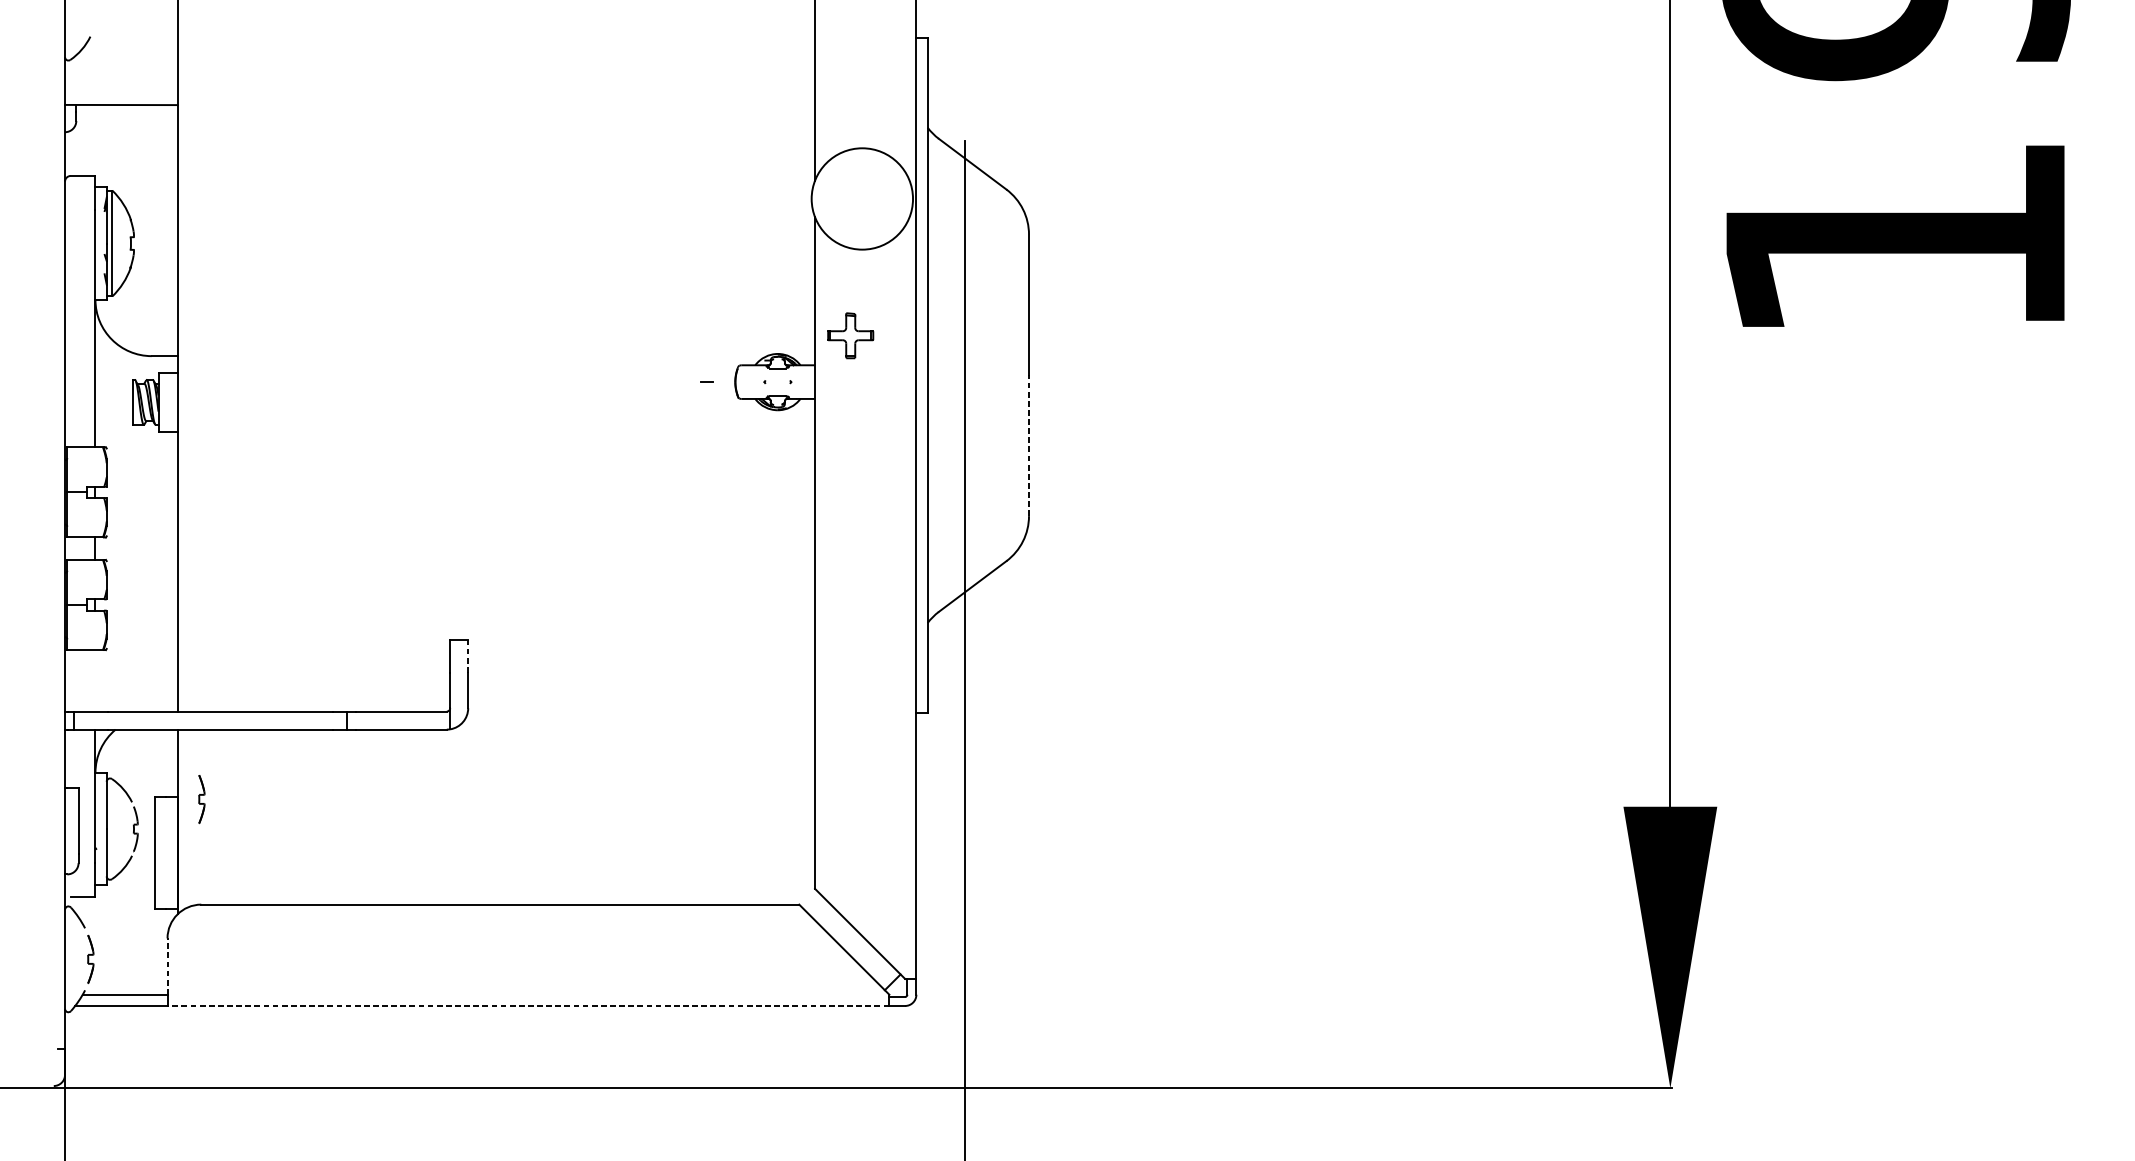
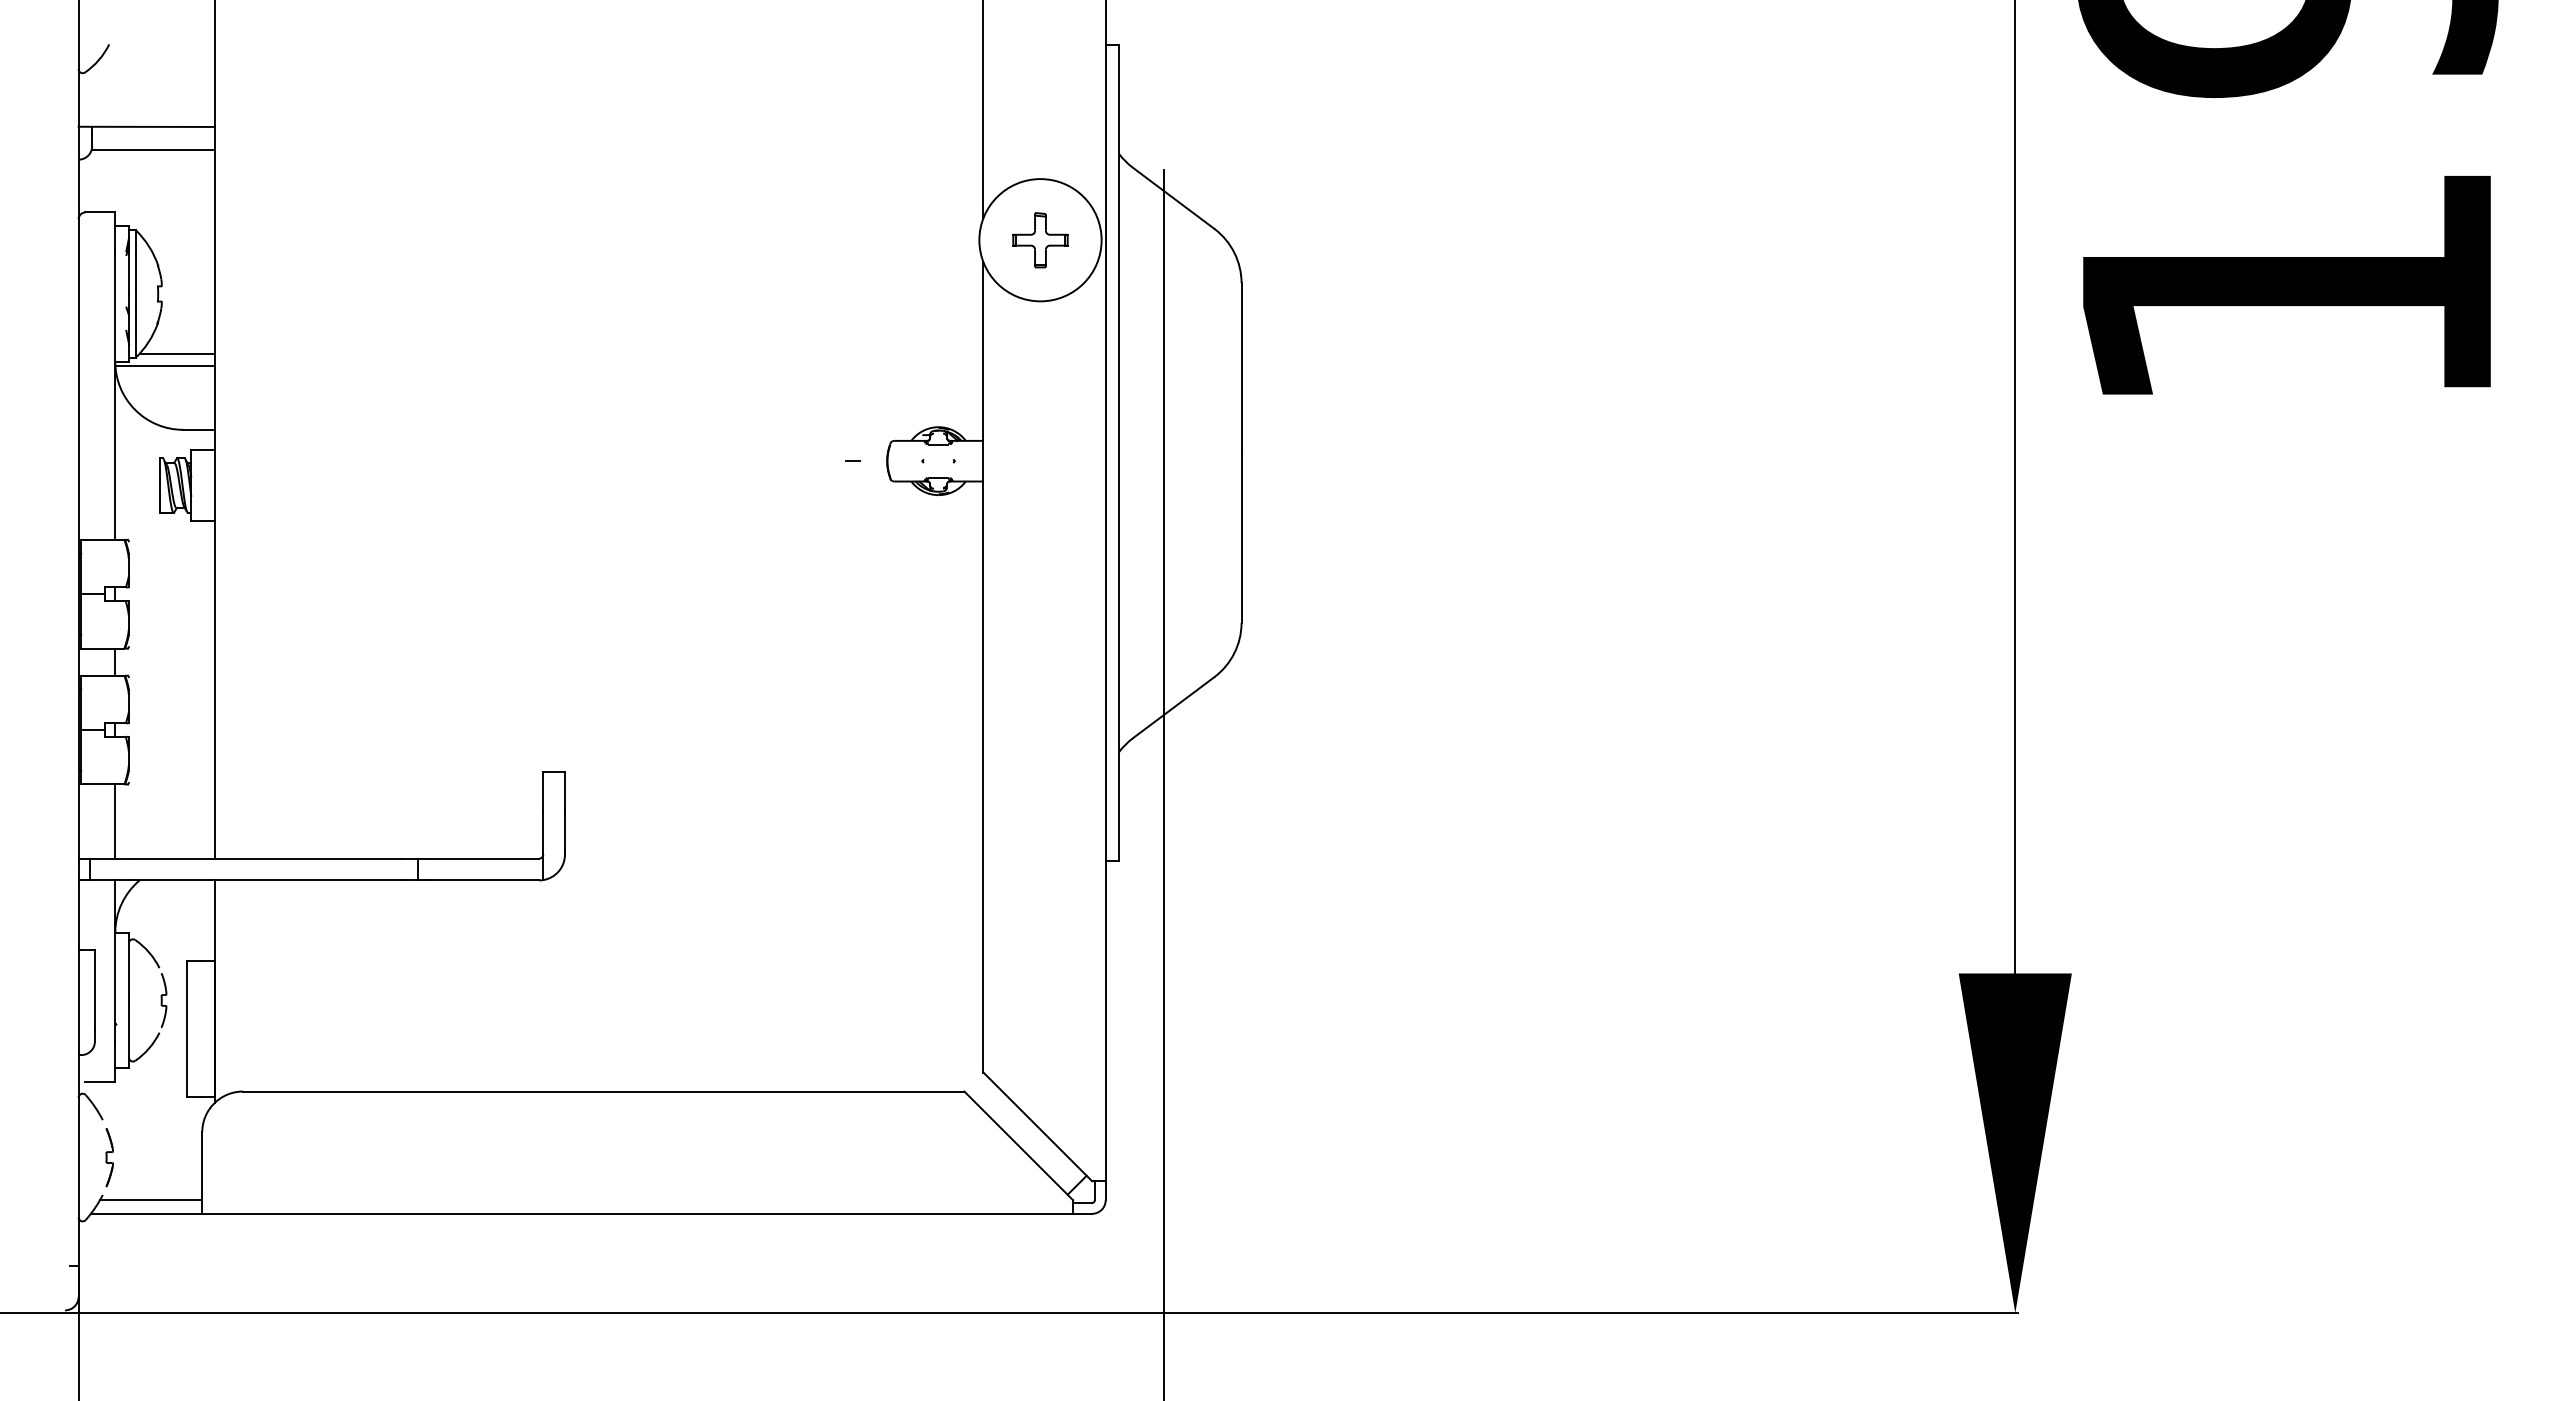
line: (126, 124) -> (152, 150), added
line: (146, 292) -> (176, 353), added
line: (136, 302) -> (164, 365), added
part: (850, 335) -> (1040, 240), moved
line: (1028, 445) -> (1241, 537), dashed -> solid
line: (468, 656) -> (565, 792), dashed -> solid
line: (95, 680) -> (115, 821), added
part: (201, 799) -> (243, 964), removed
line: (167, 966) -> (202, 1166), dashed -> solid
line: (528, 1005) -> (637, 1213), dashed -> solid

